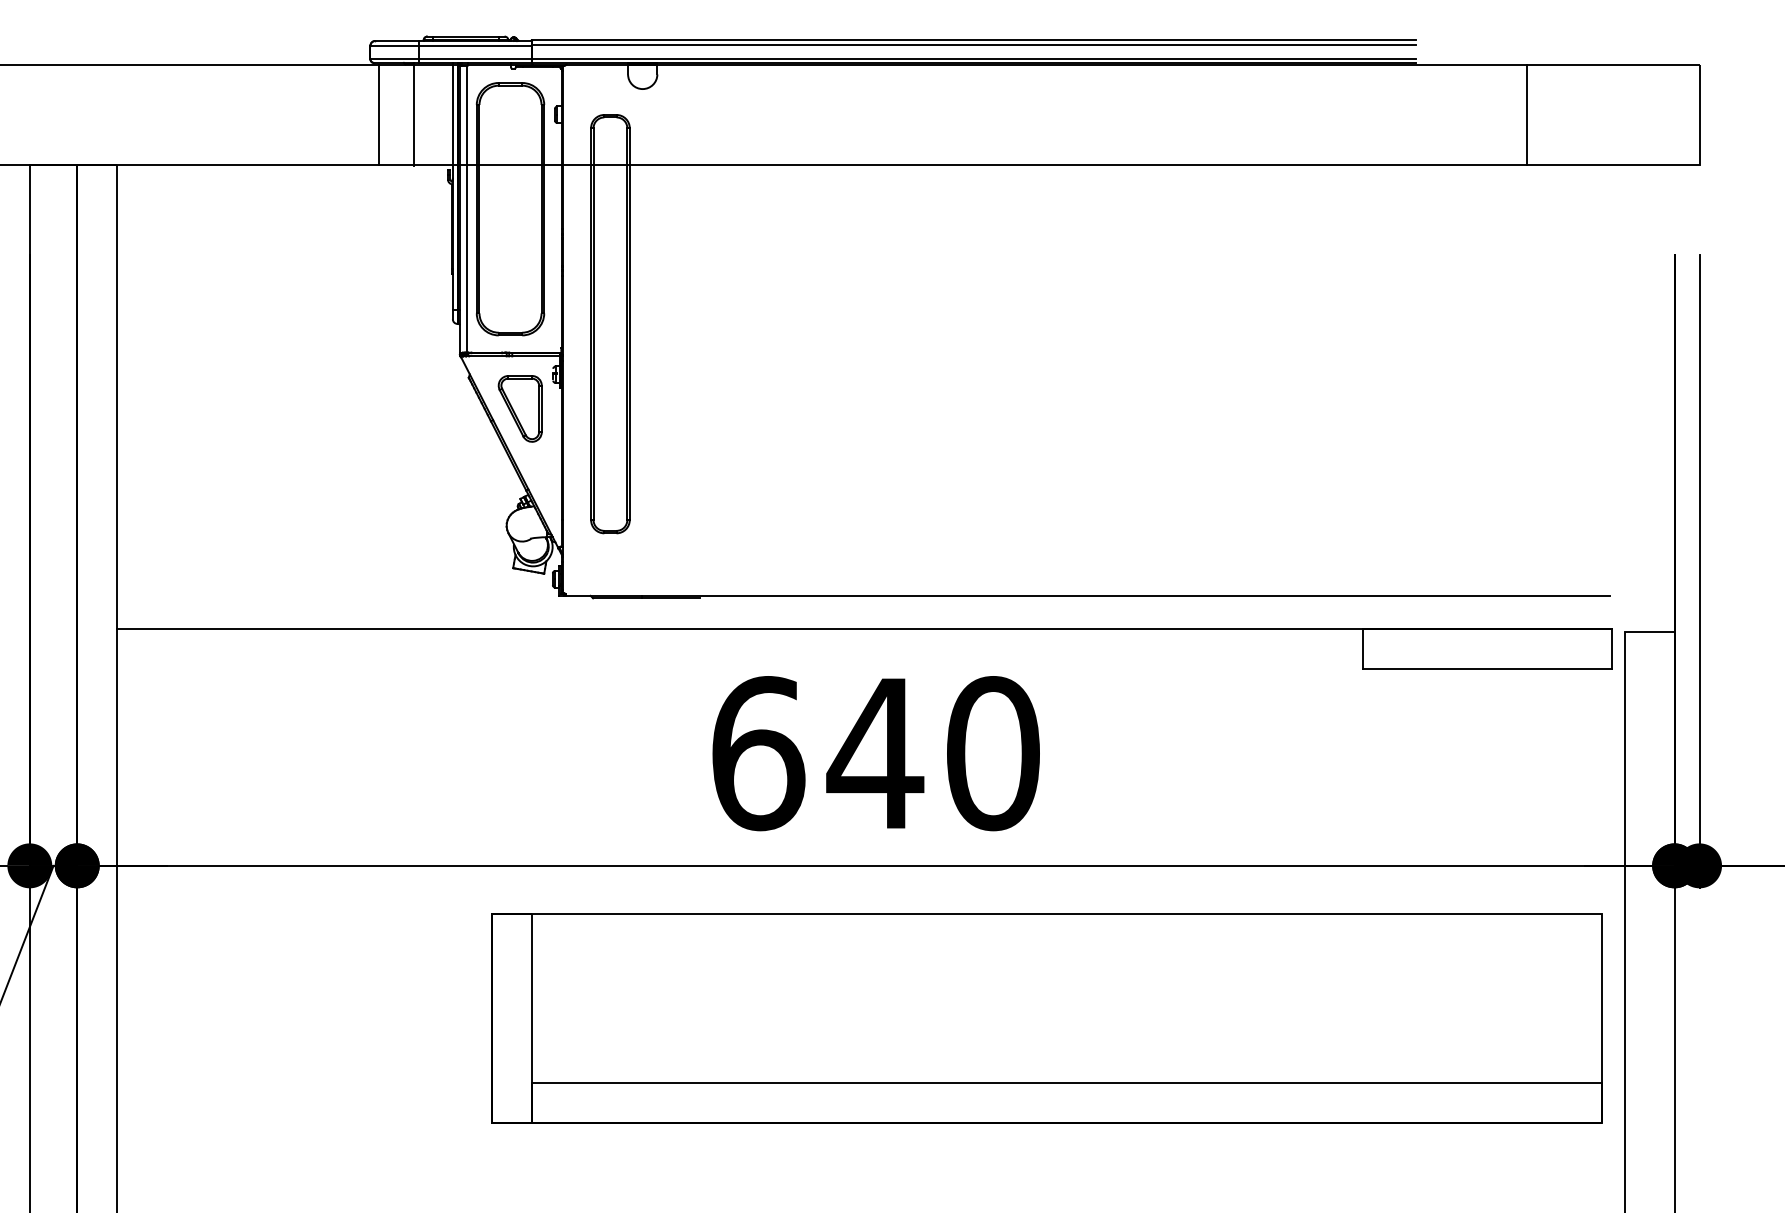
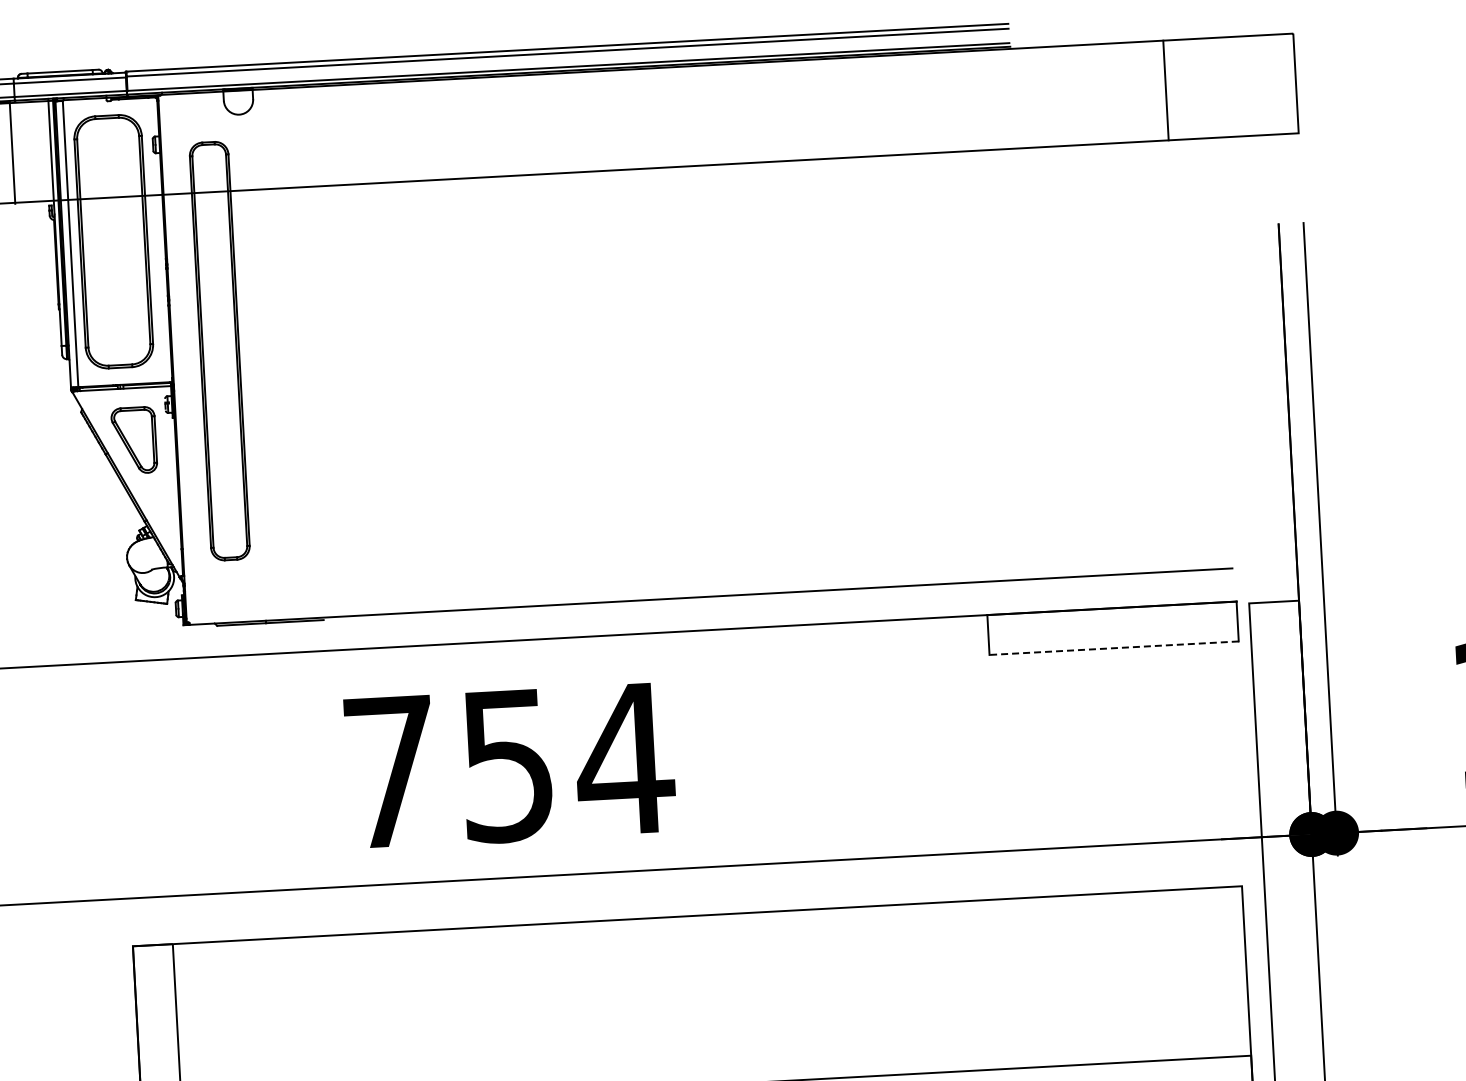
line: (1527, 114) -> (1166, 89), moved
line: (1487, 669) -> (1114, 648), solid -> dashed
text: (876, 753) -> (508, 765), 640 -> 754

